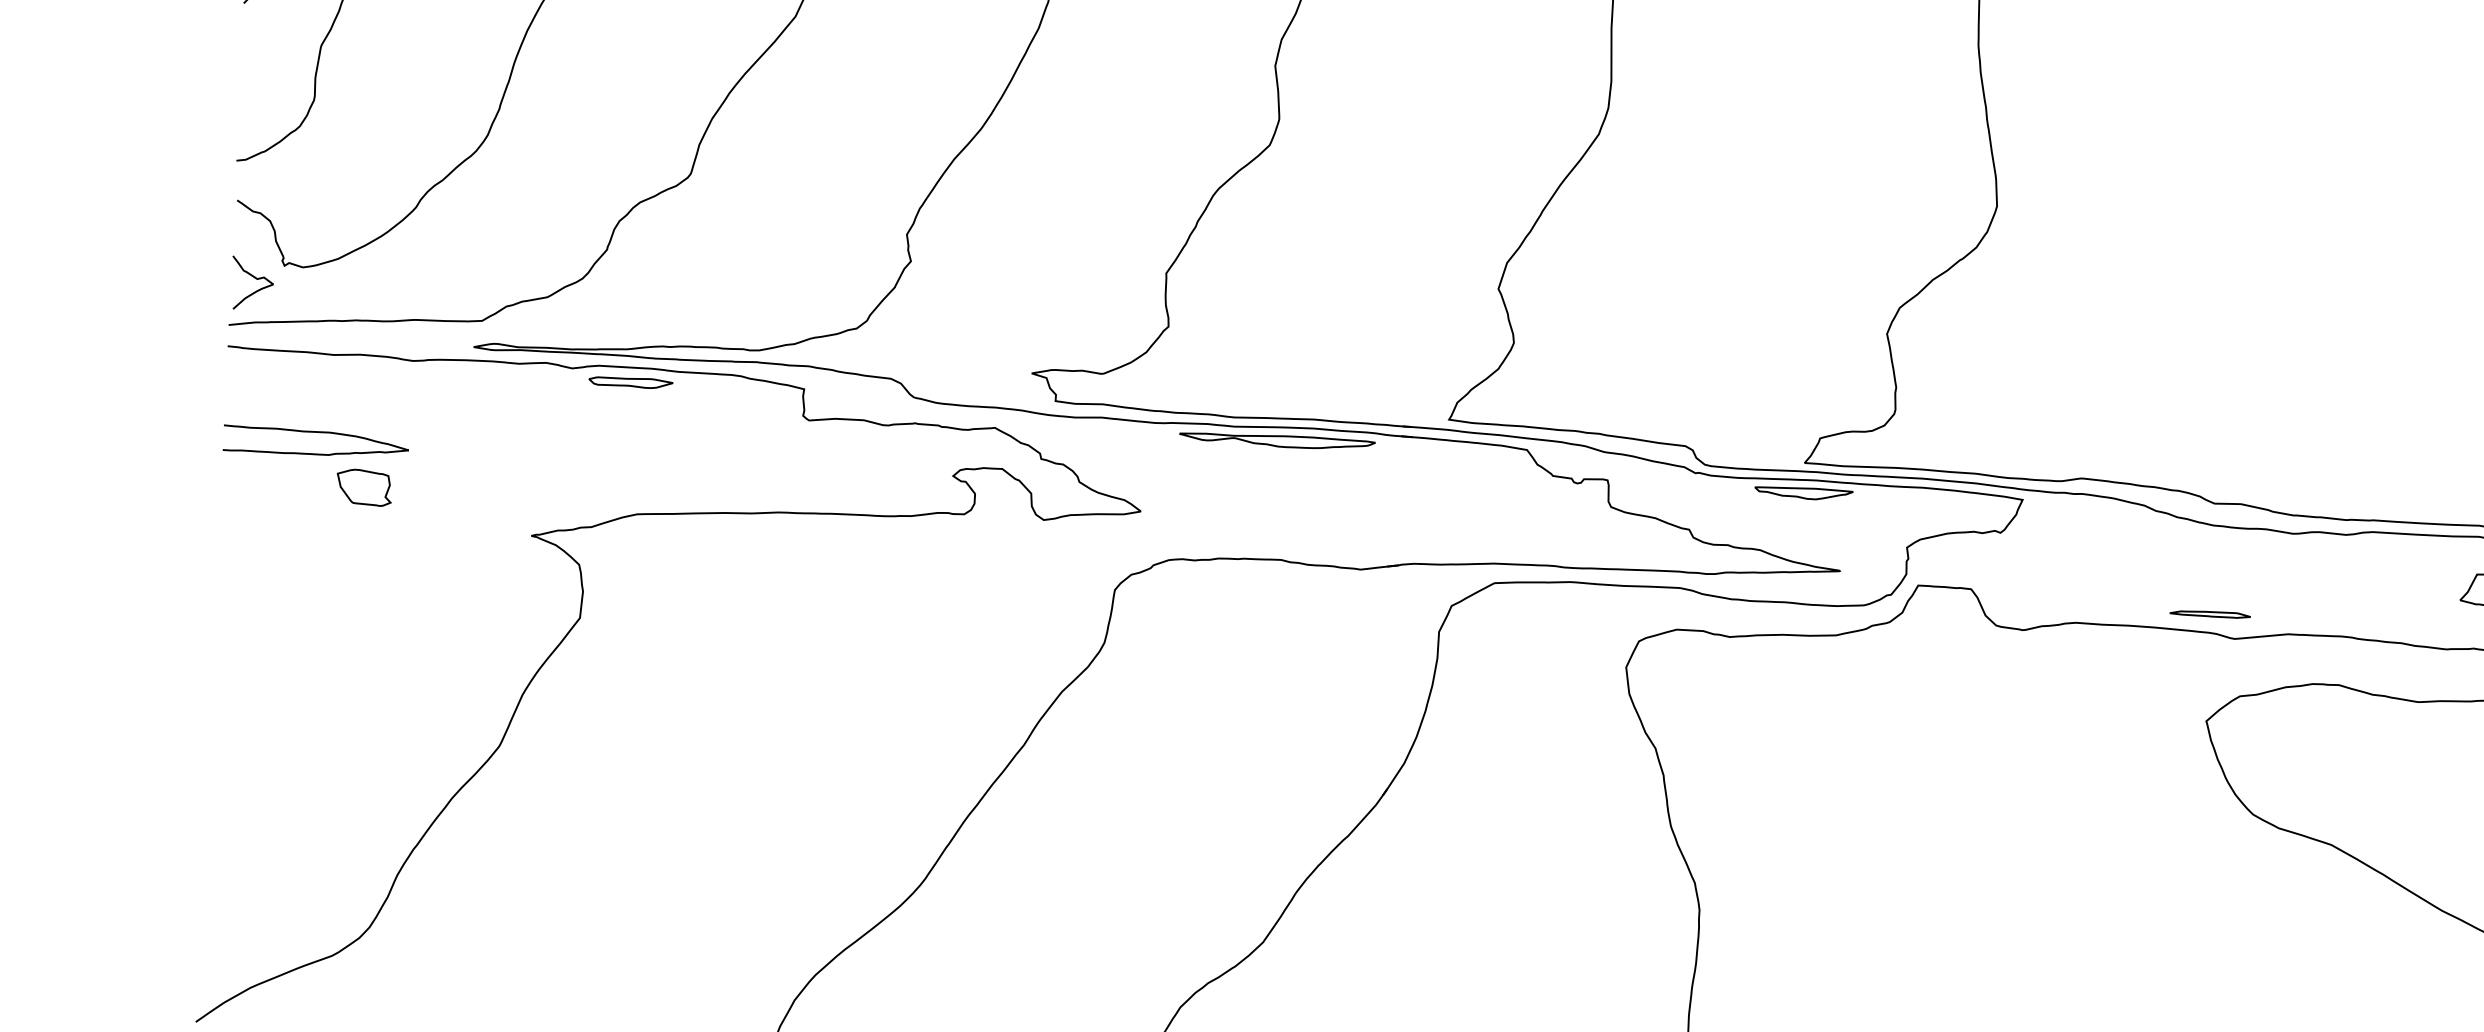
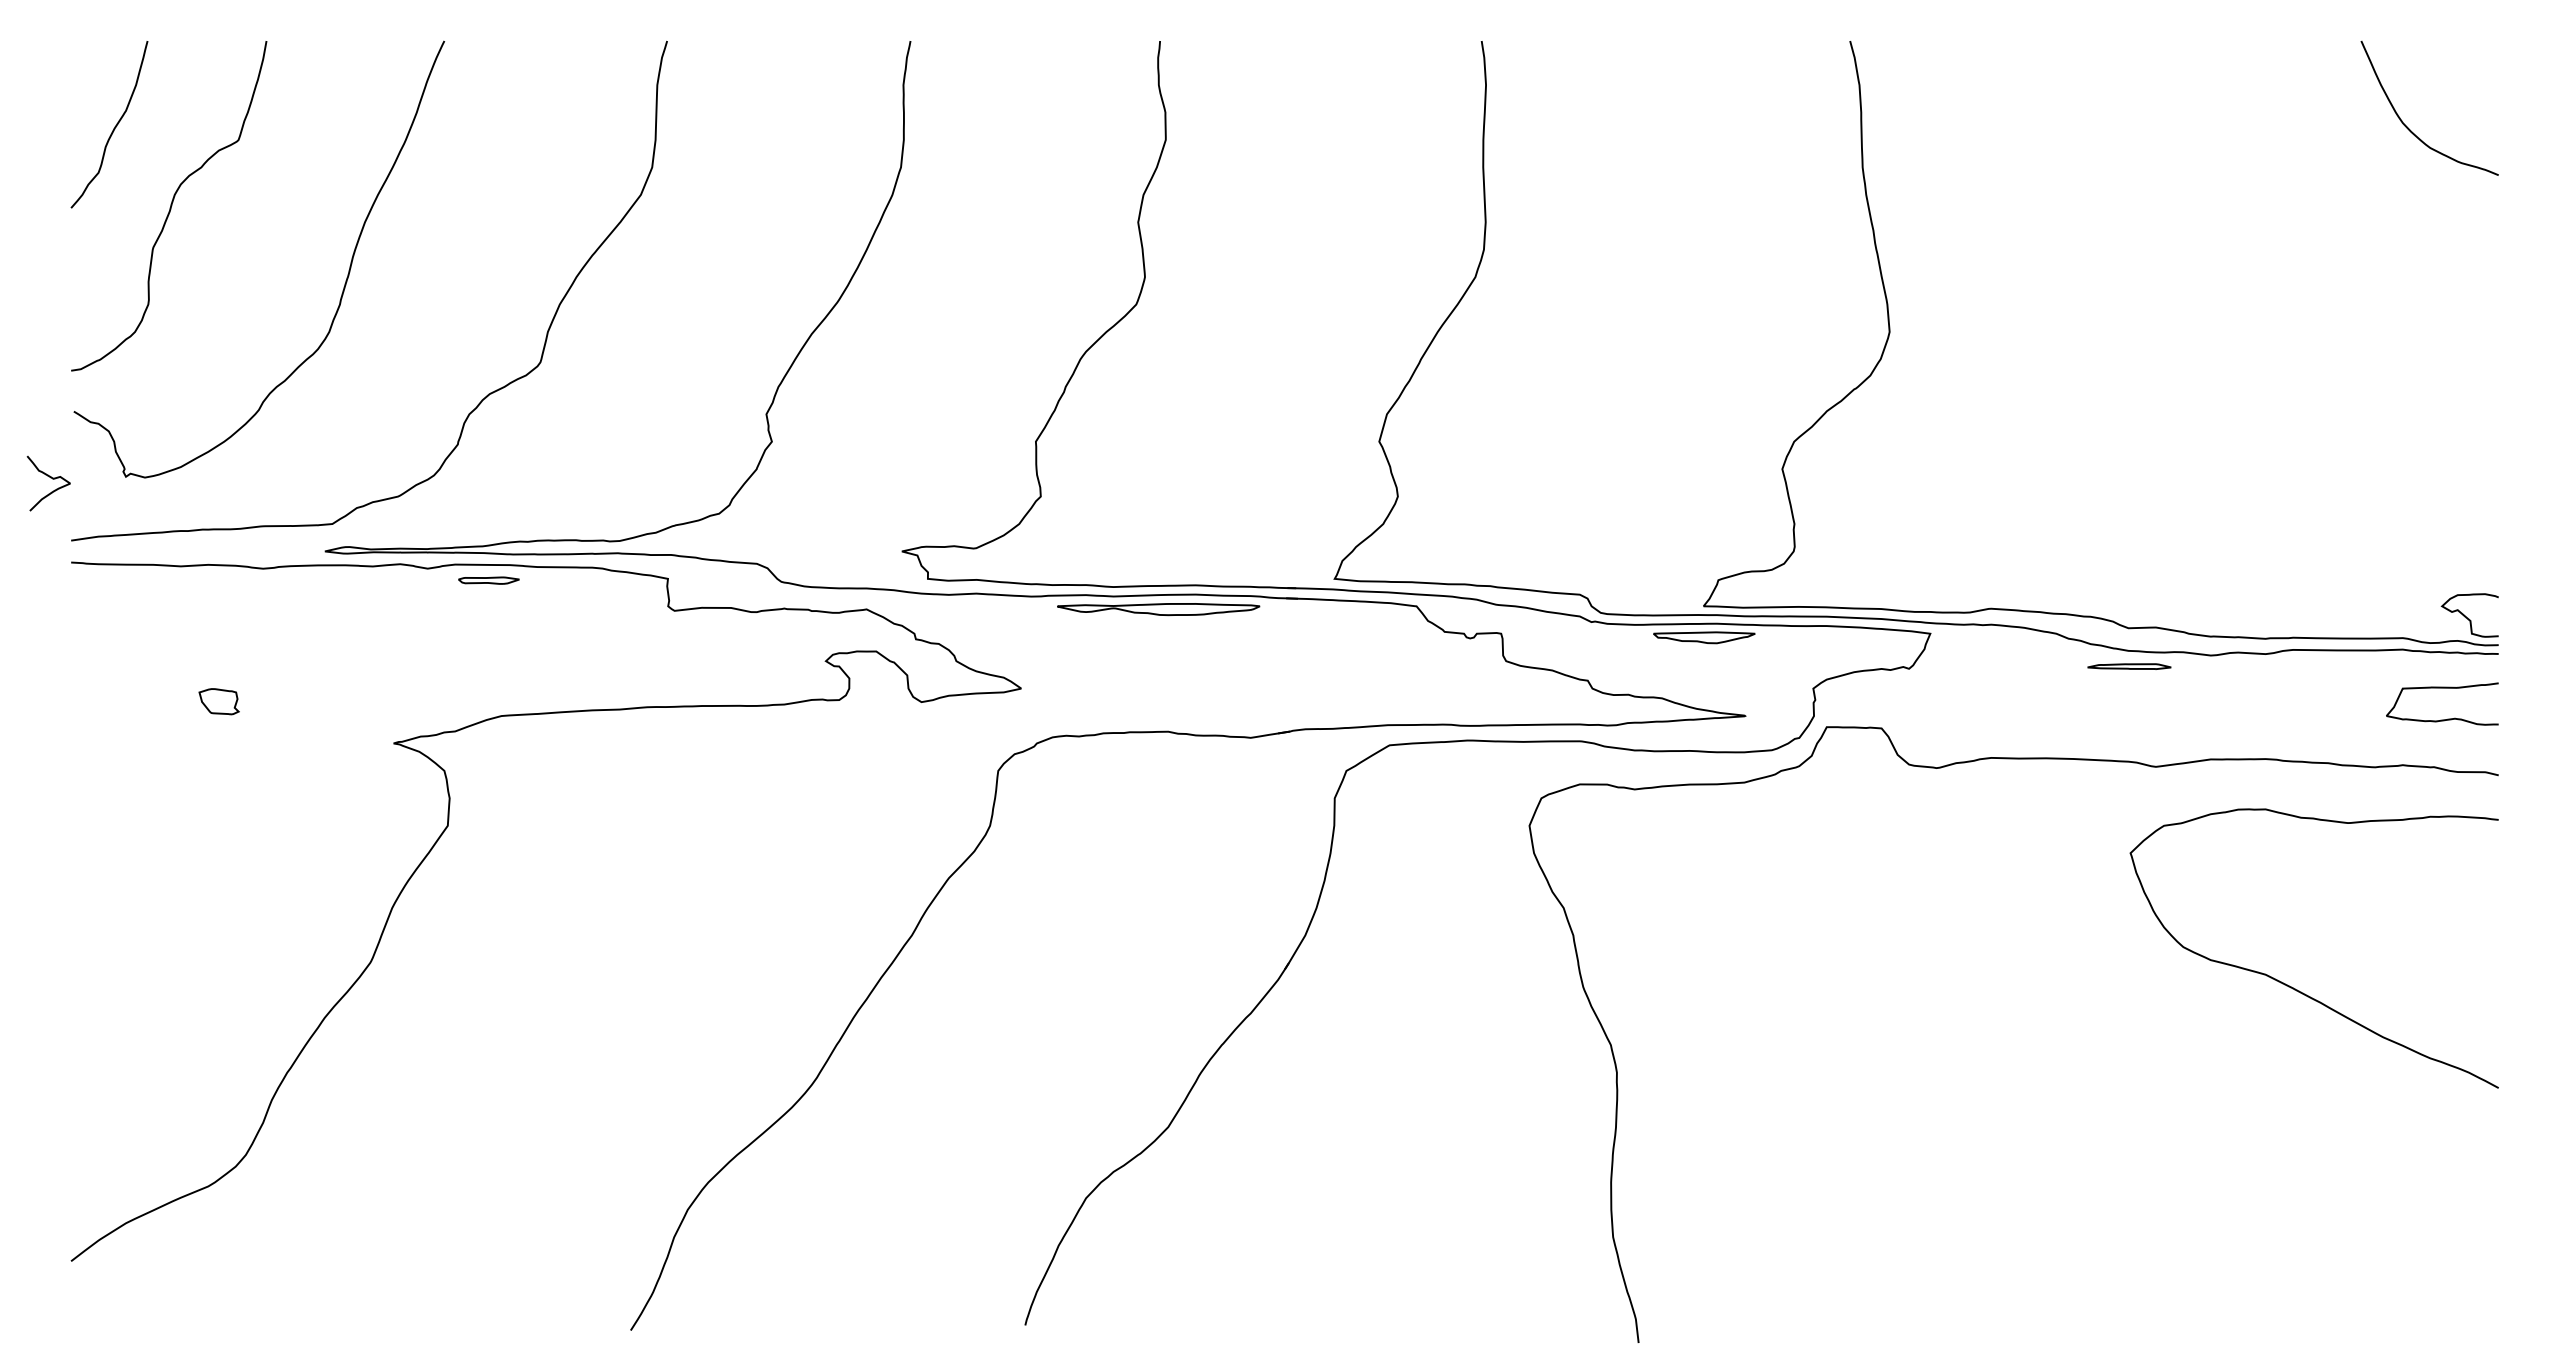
curve: (254, 278) -> (50, 478), moved
part: (630, 382) -> (488, 580), size x0.7
curve: (316, 432) -> (167, 647), removed
part: (364, 487) -> (219, 701), size x0.7
part: (2210, 614) -> (2129, 666), moved

